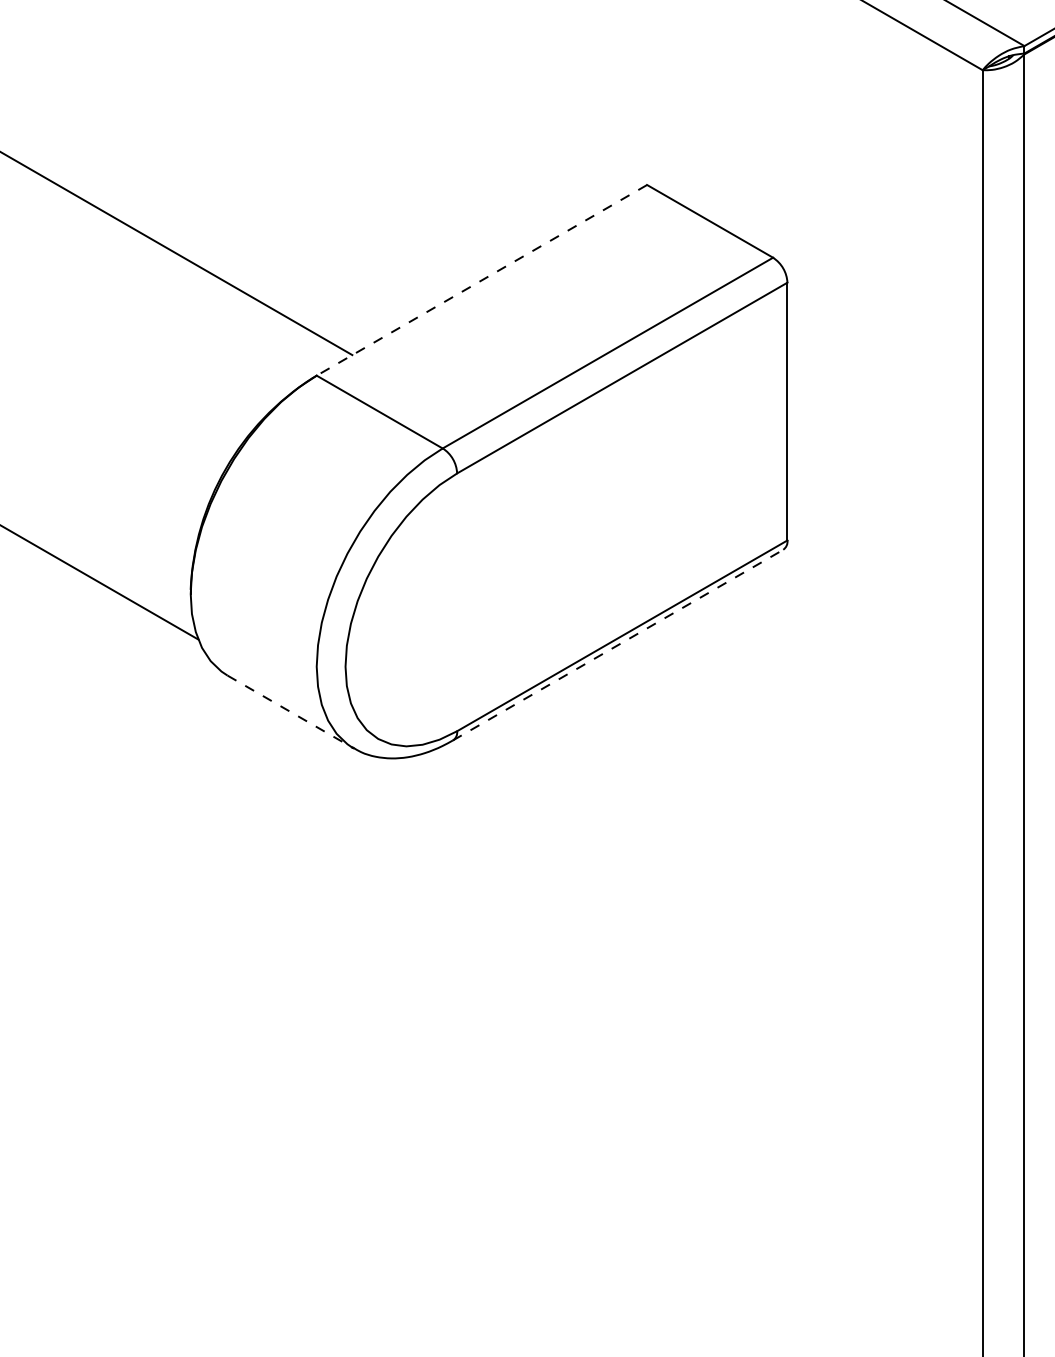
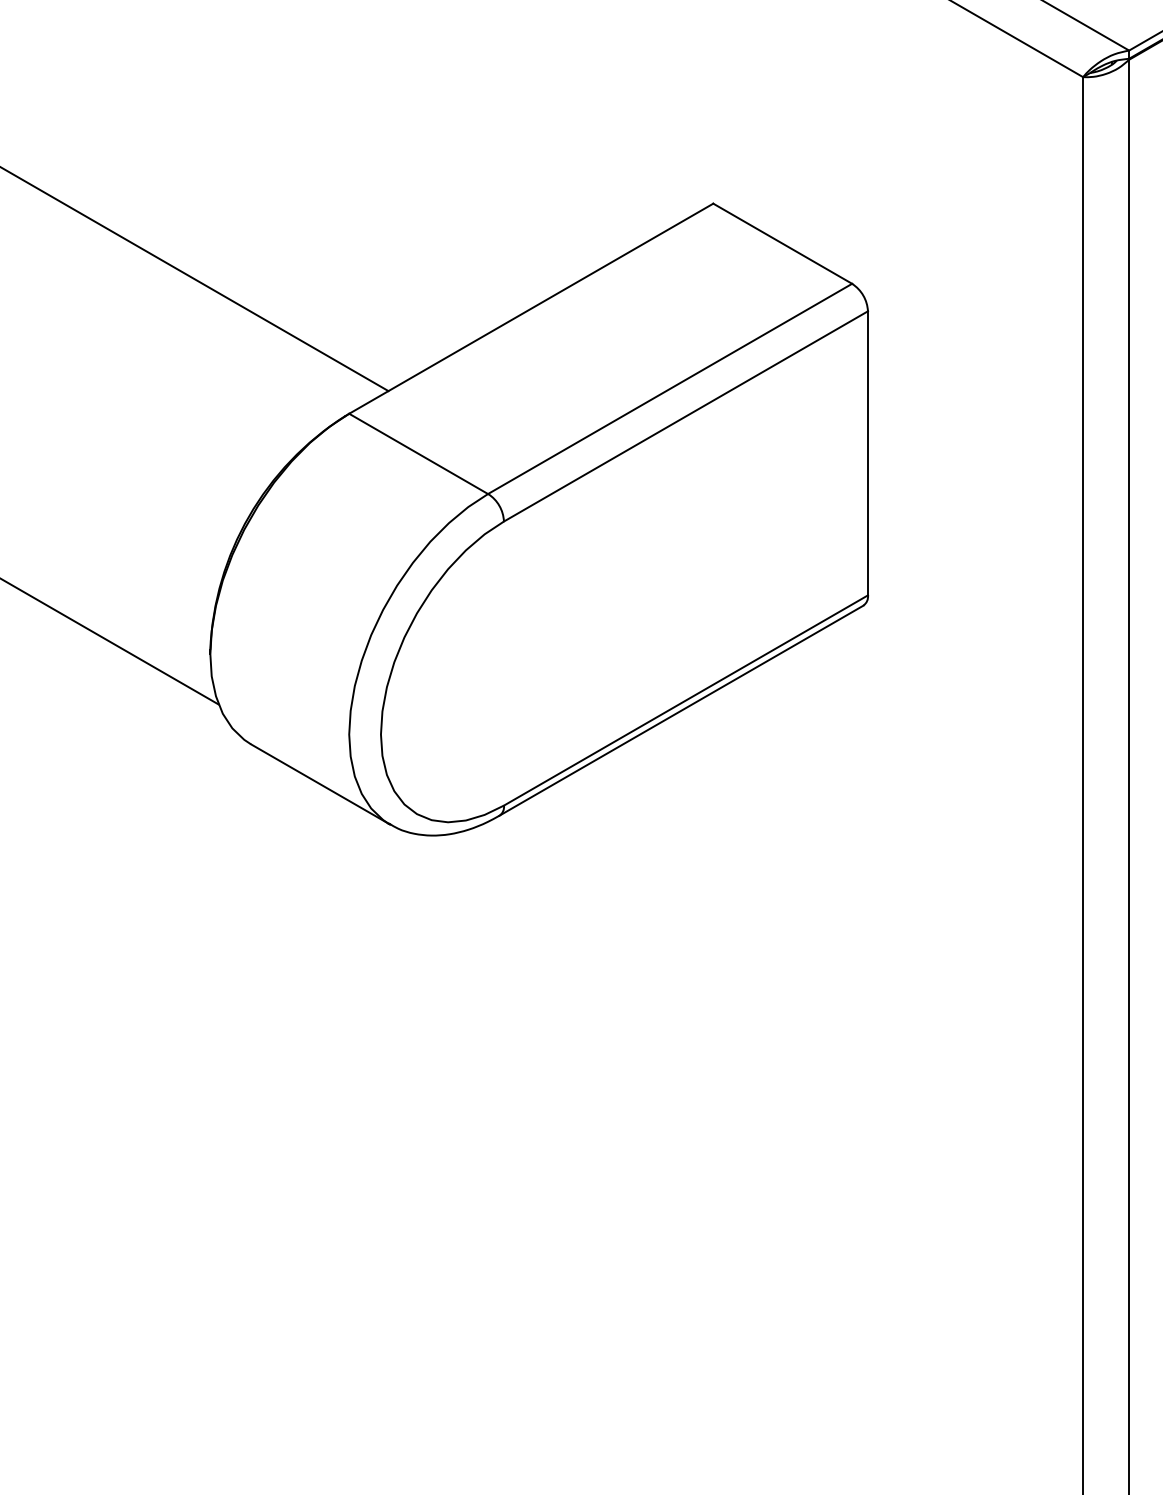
line: (481, 280) -> (530, 308), dashed -> solid
line: (618, 645) -> (681, 711), dashed -> solid
line: (290, 711) -> (320, 783), dashed -> solid

